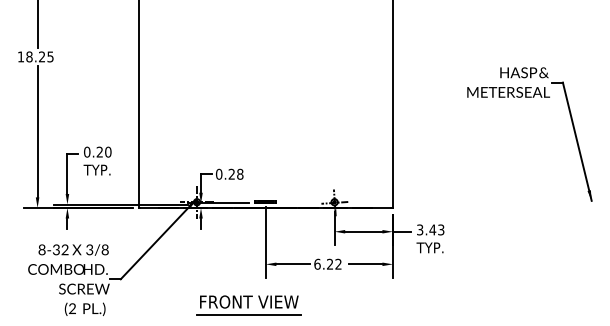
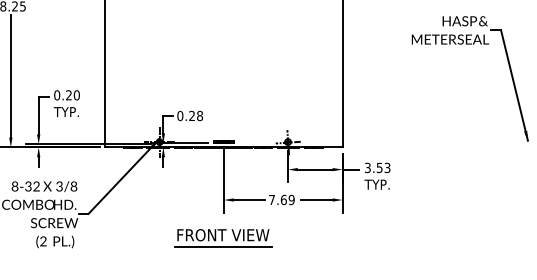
text: (432, 229) -> (379, 167), 3.43 -> 3.53
text: (327, 263) -> (281, 199), 6.22 -> 7.69
part: (248, 305) -> (222, 238), moved

